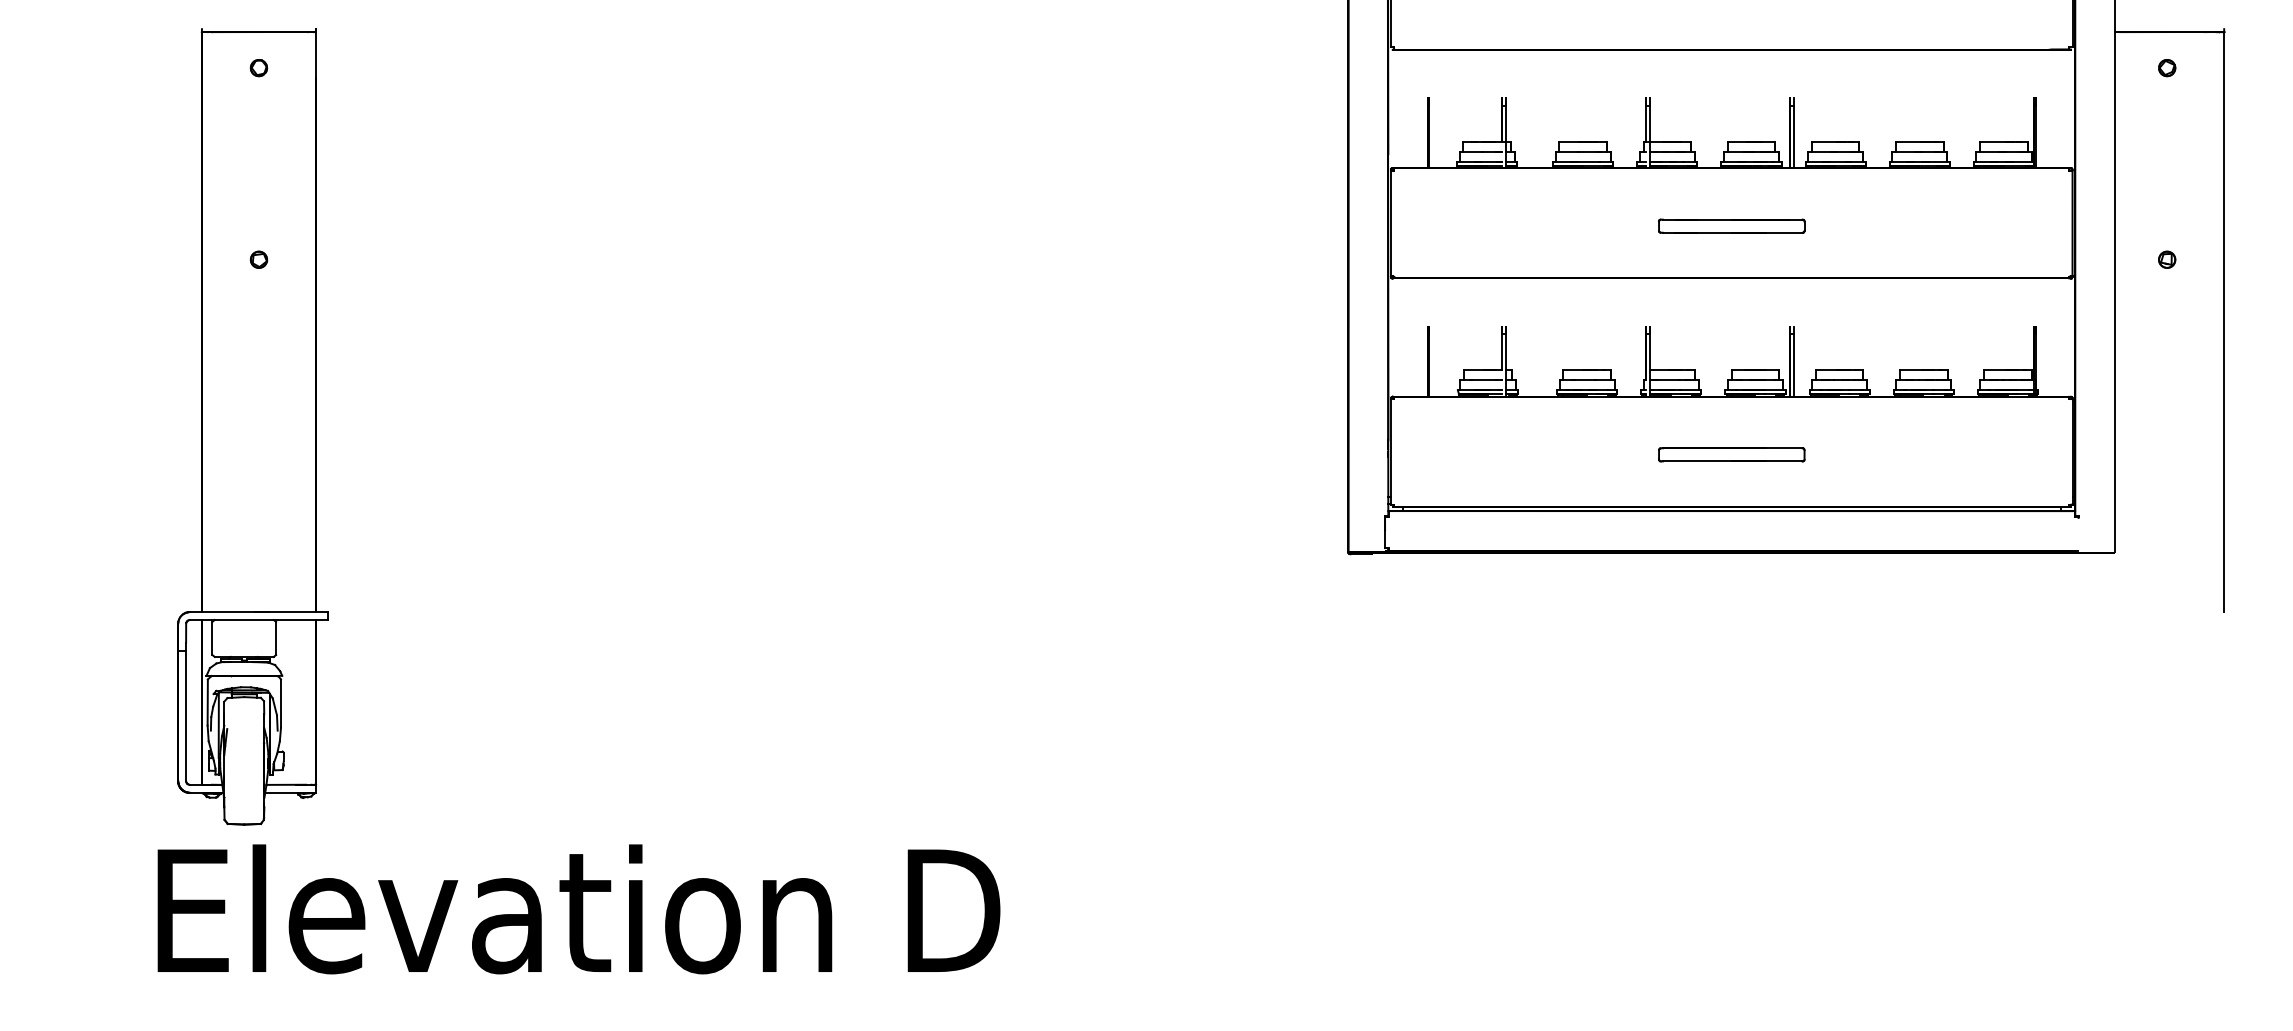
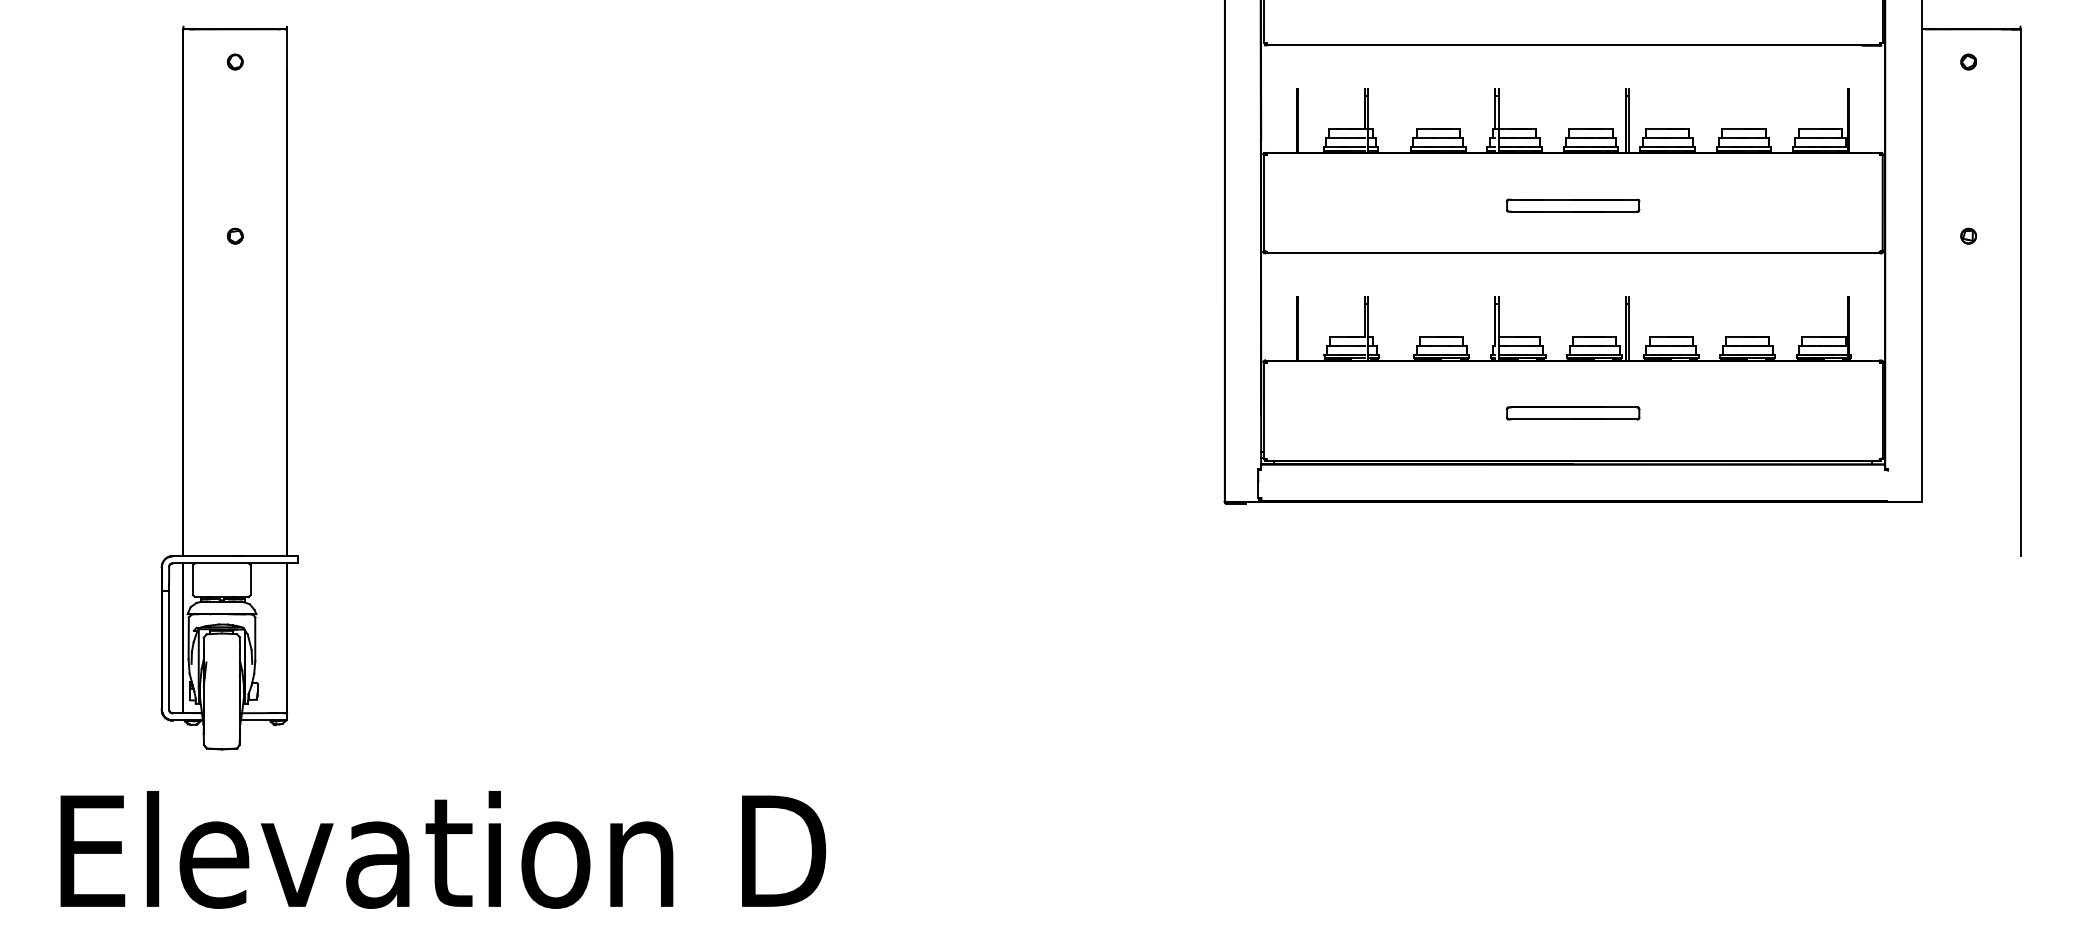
text: (578, 909) -> (442, 850), moved

